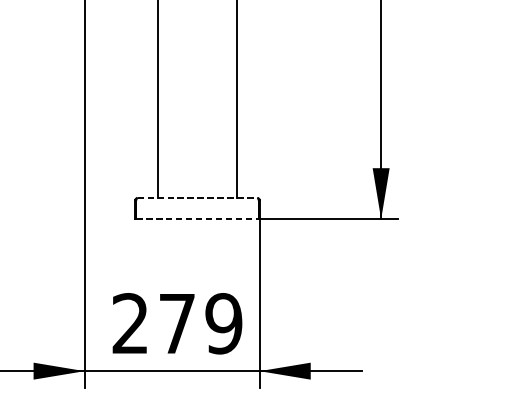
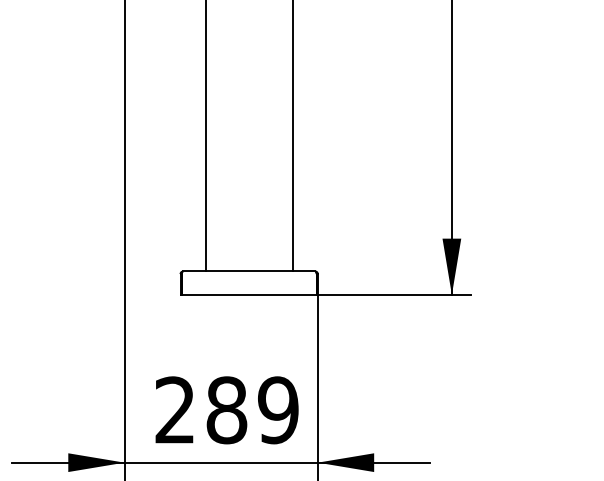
line: (197, 197) -> (249, 271), dashed -> solid
line: (197, 218) -> (249, 294), dashed -> solid
text: (176, 323) -> (226, 410), 279 -> 289

